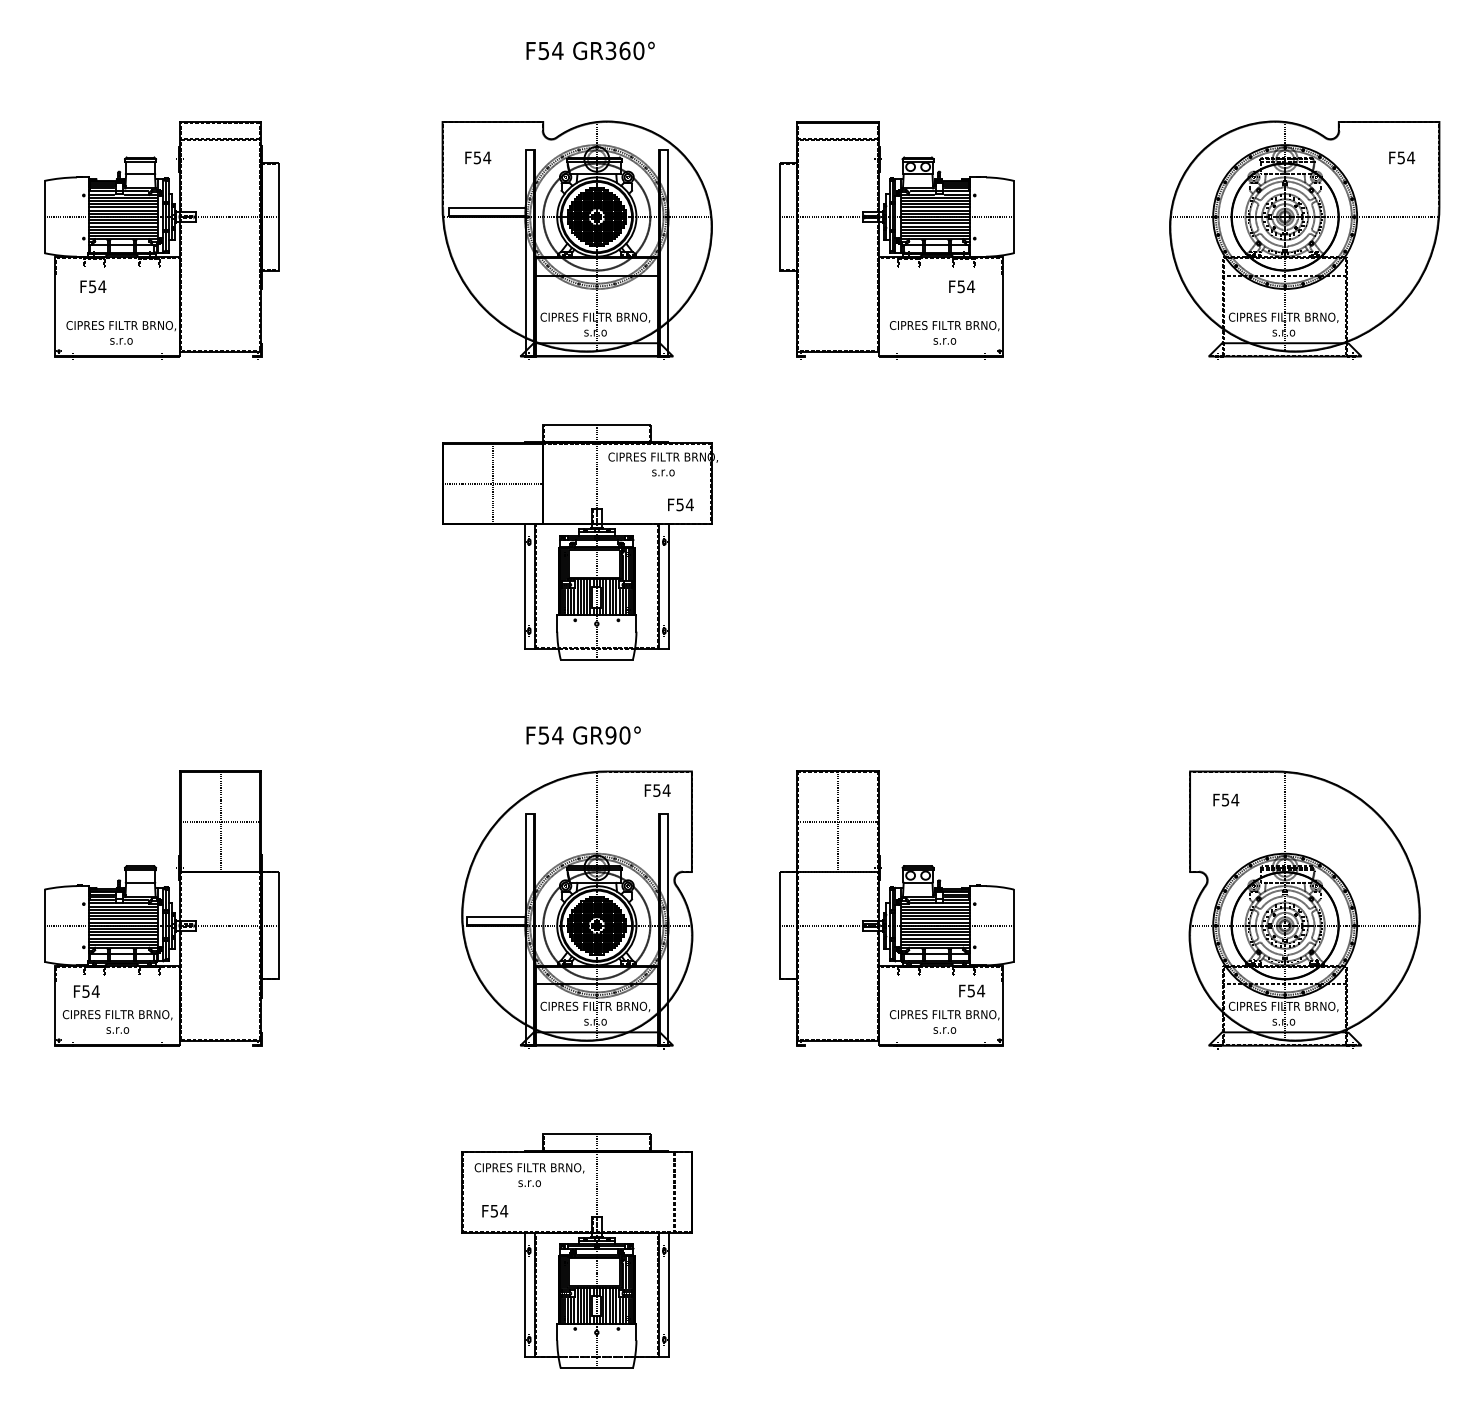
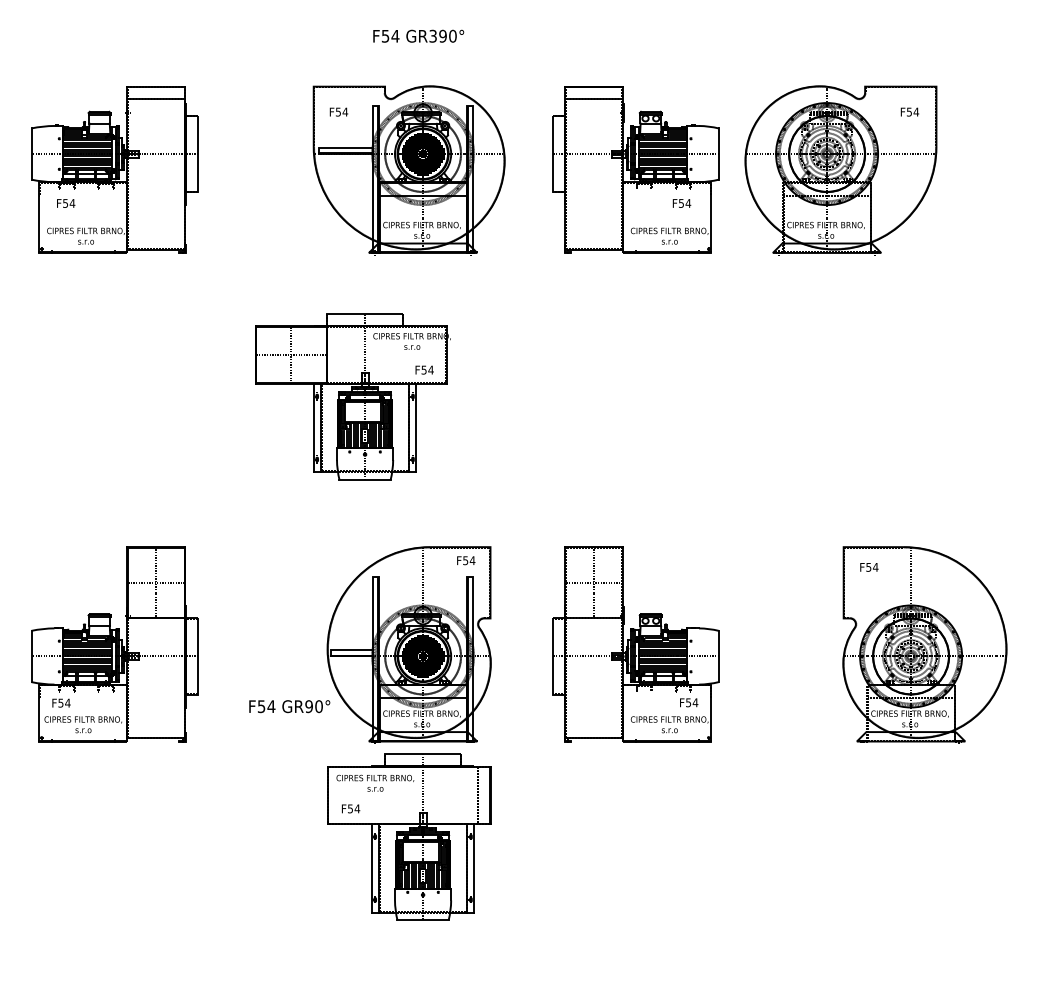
text: (624, 49) -> (442, 35), GR360° -> GR390°
part: (1304, 240) -> (840, 170), moved
part: (579, 542) -> (352, 396), moved
text: (583, 735) -> (289, 706), moved
part: (577, 1250) -> (409, 836), moved

